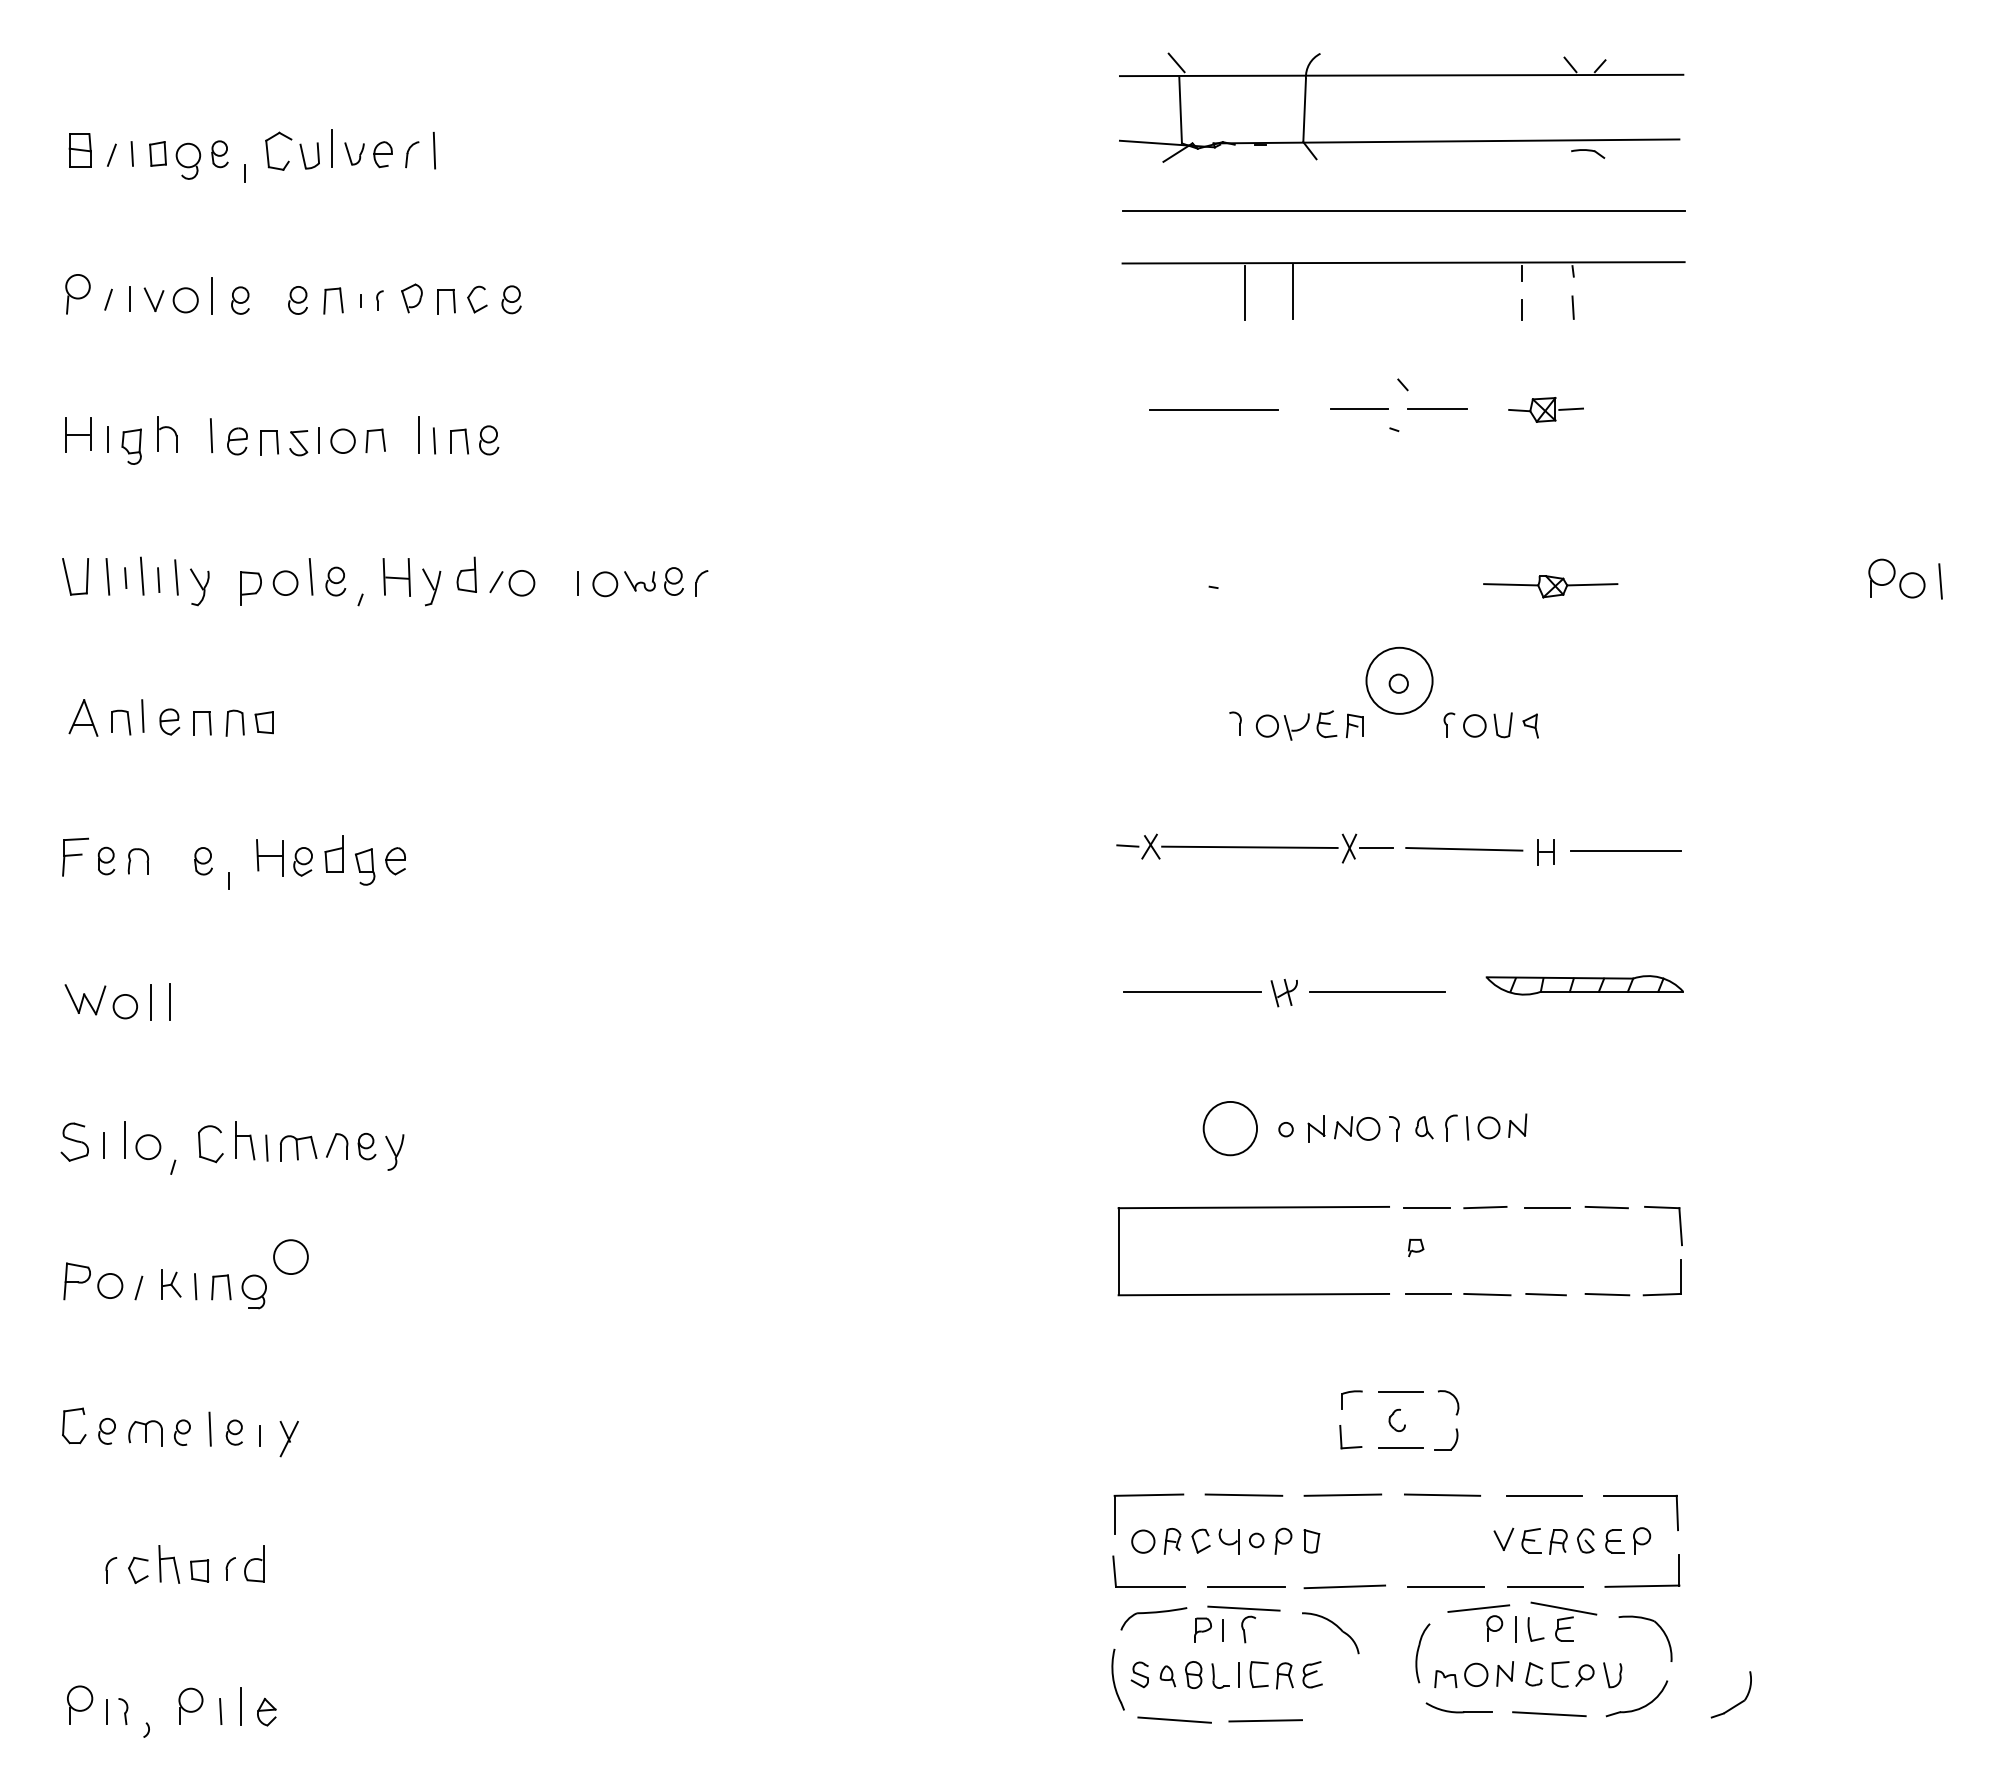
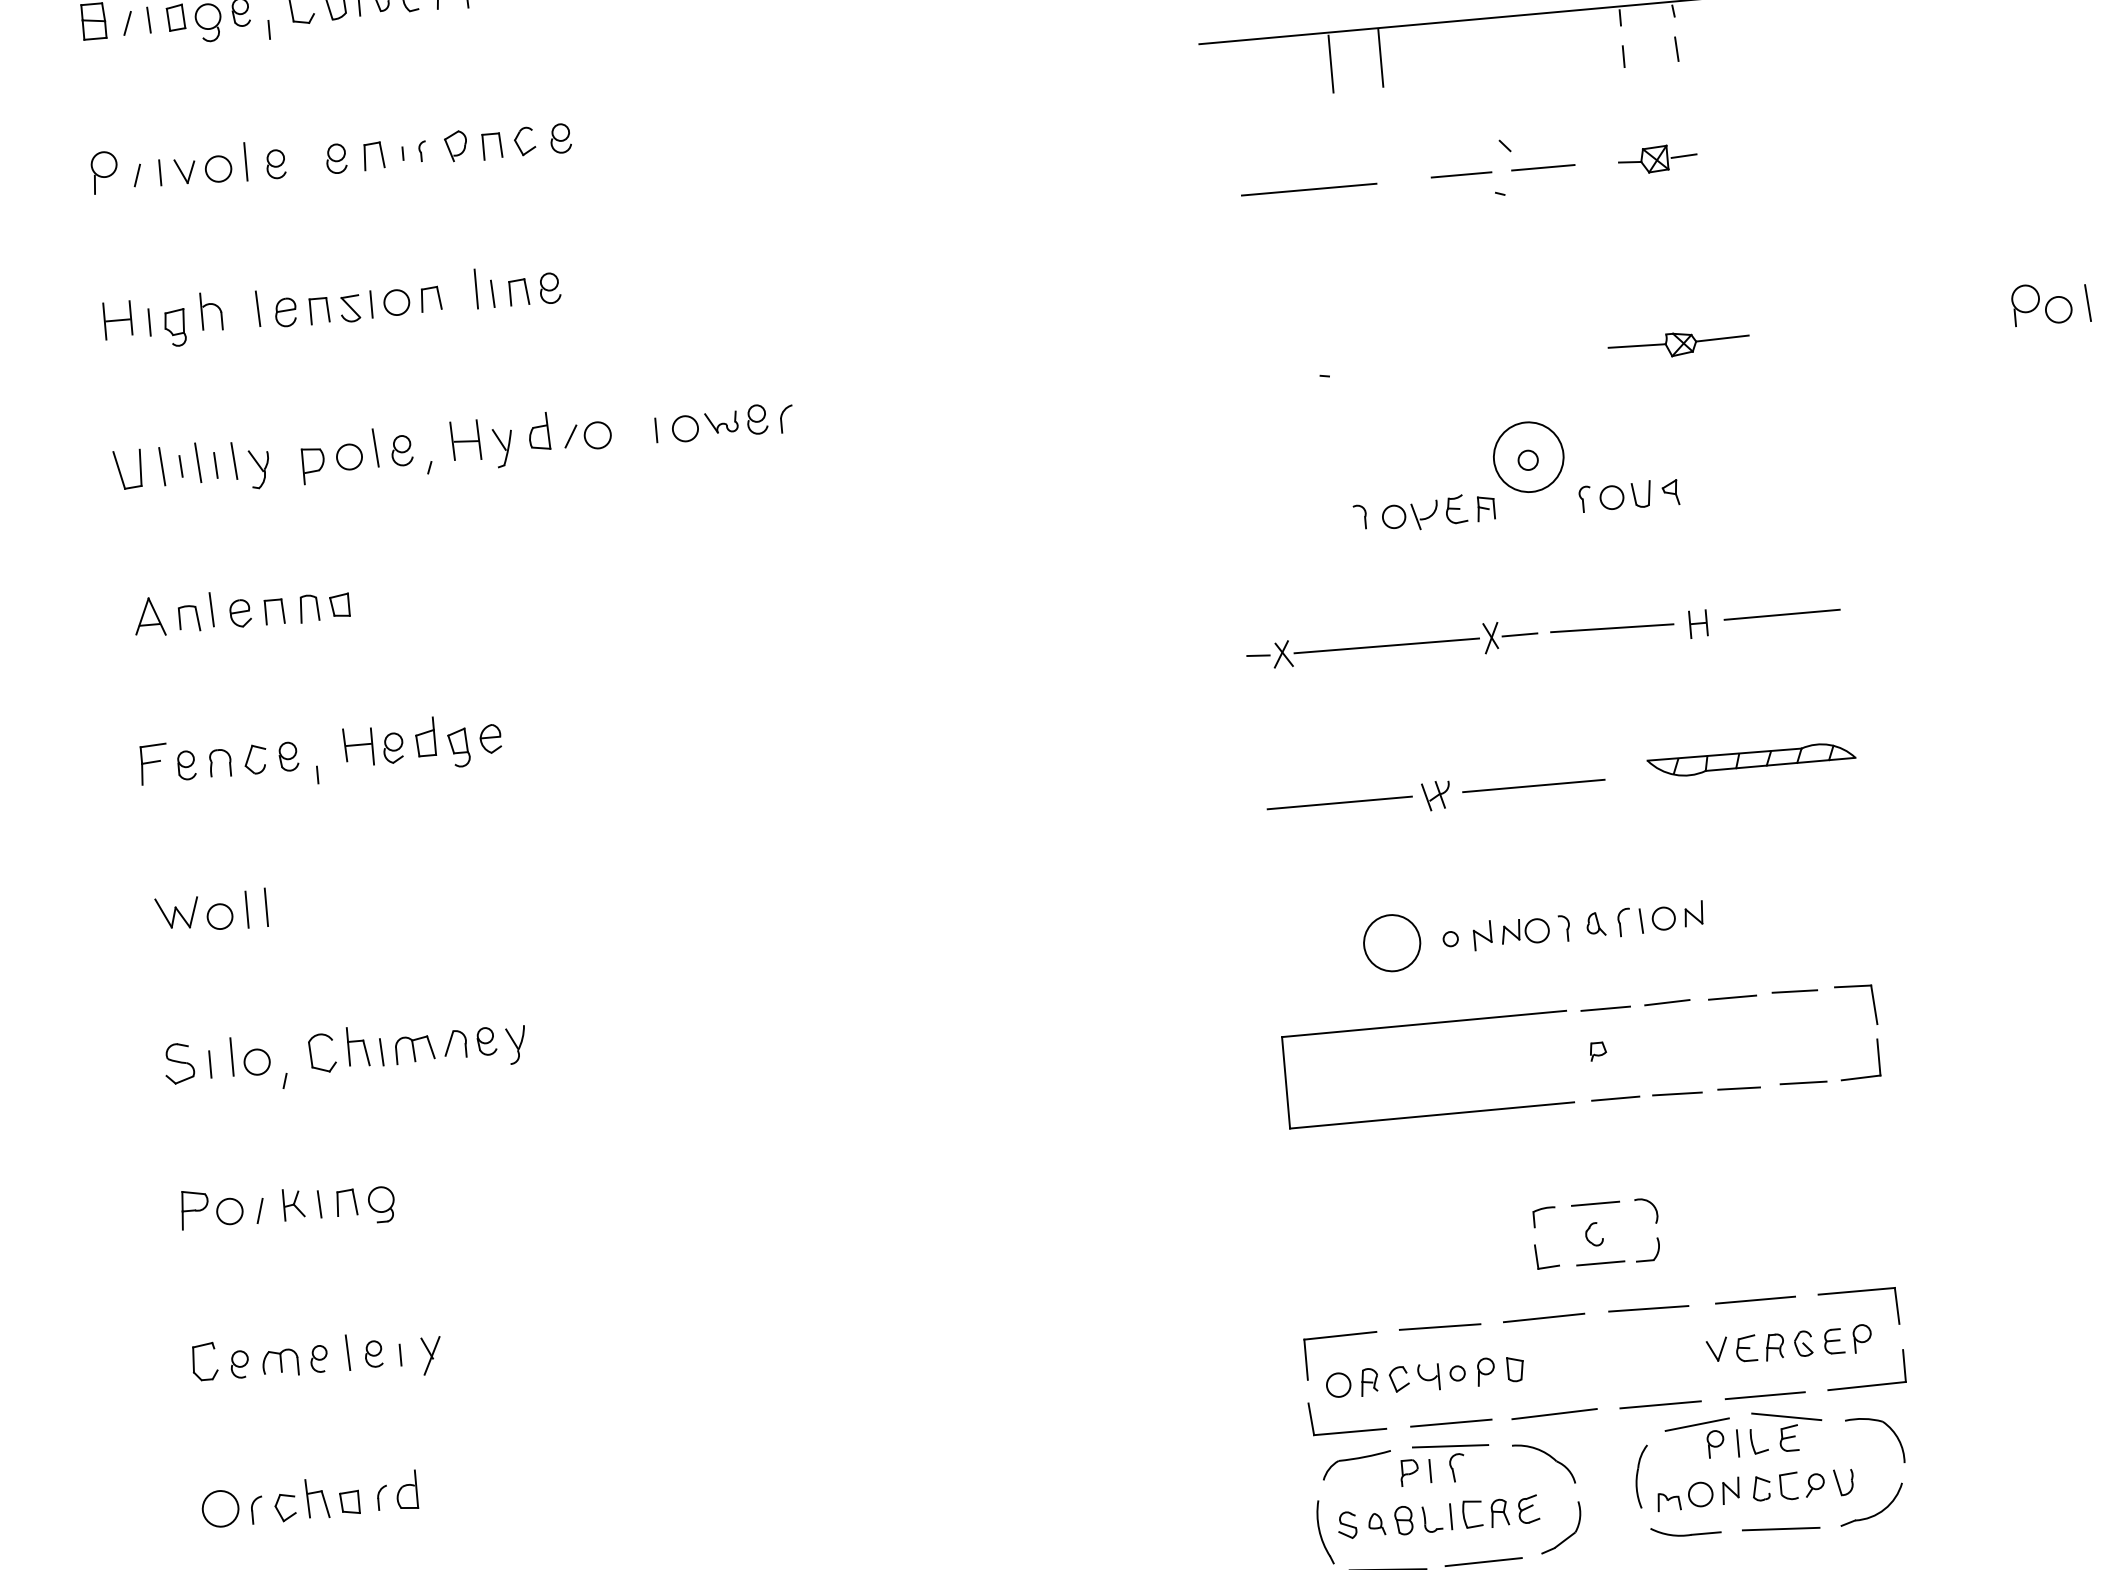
part: (171, 860) -> (255, 758), added
circle: (290, 1256) -> (220, 1508), moved
part: (1737, 1703) -> (1568, 1536), moved

